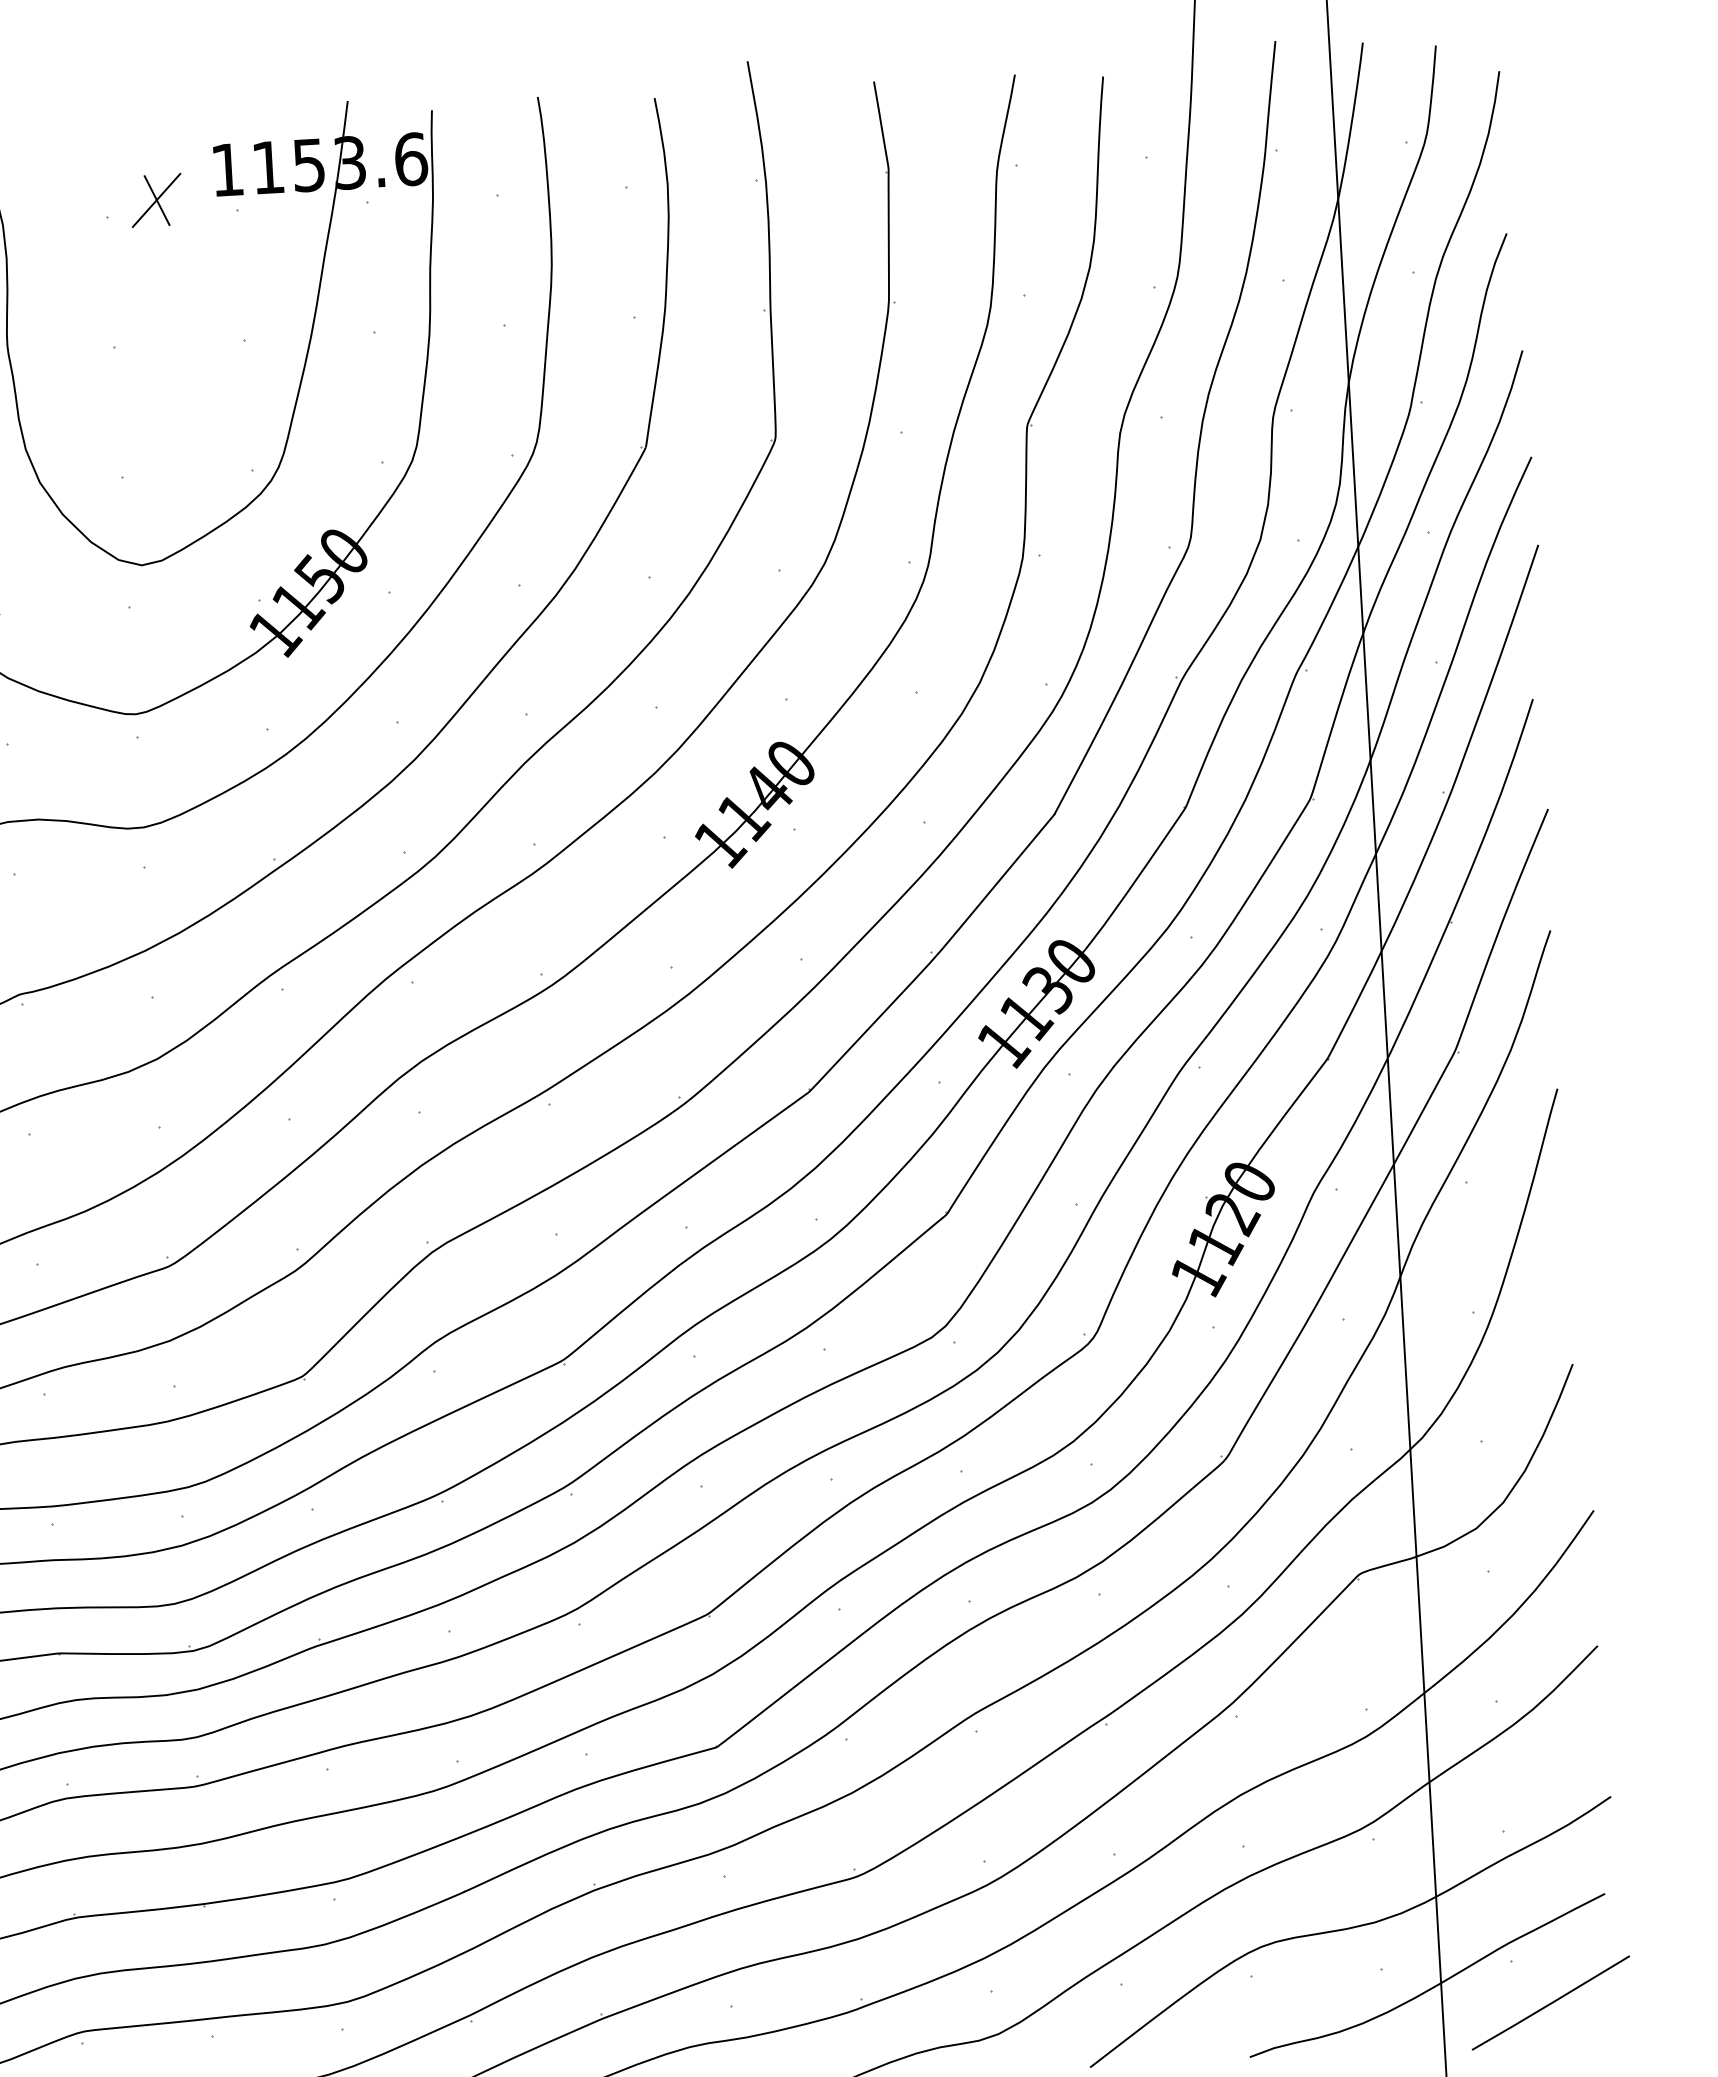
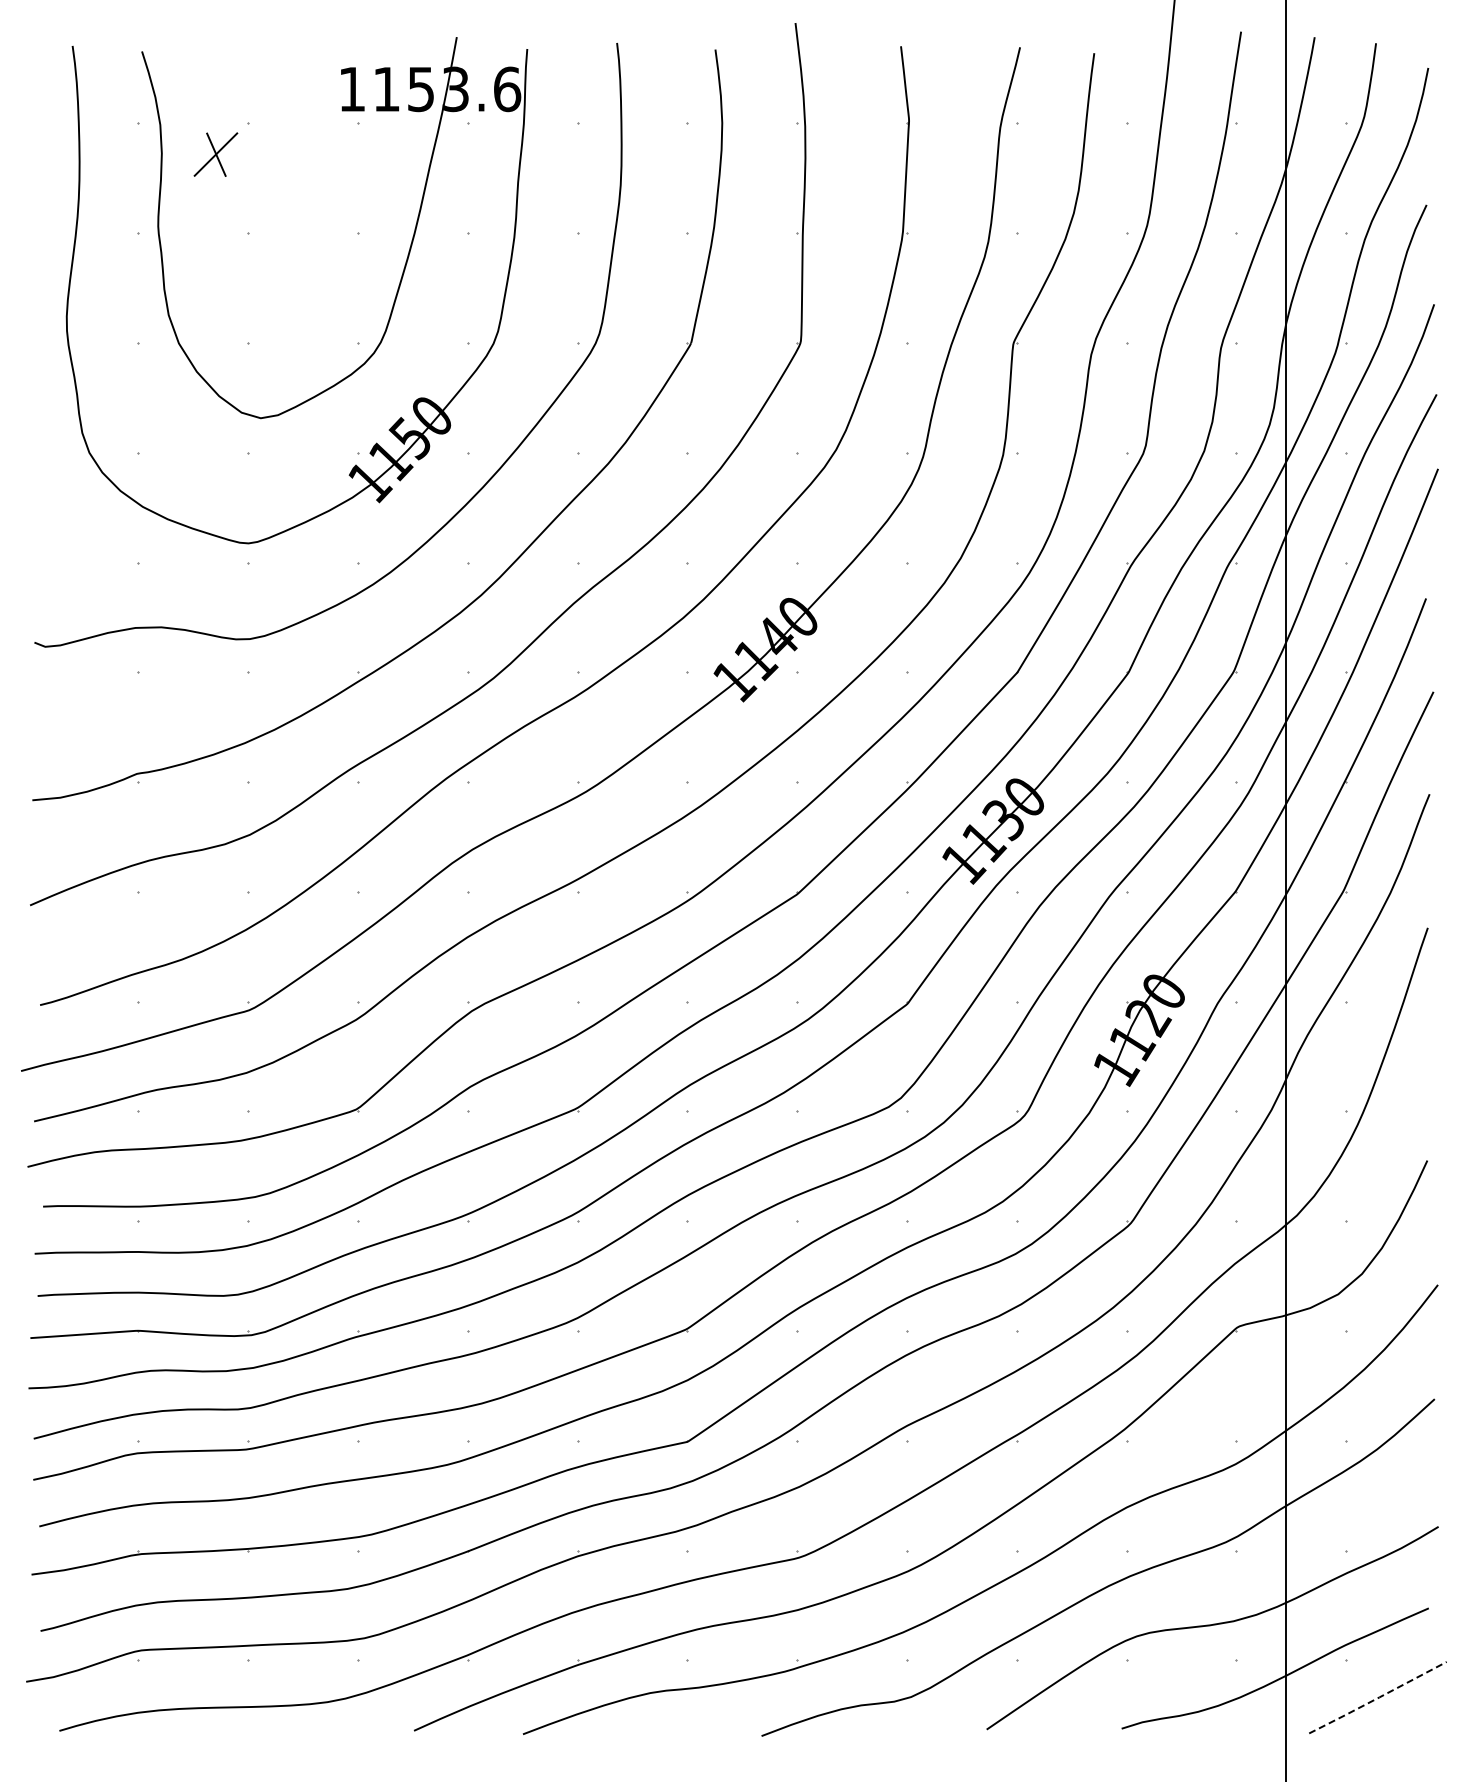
part: (156, 200) -> (215, 154), moved
line: (1550, 2003) -> (1377, 1698), solid -> dashed

